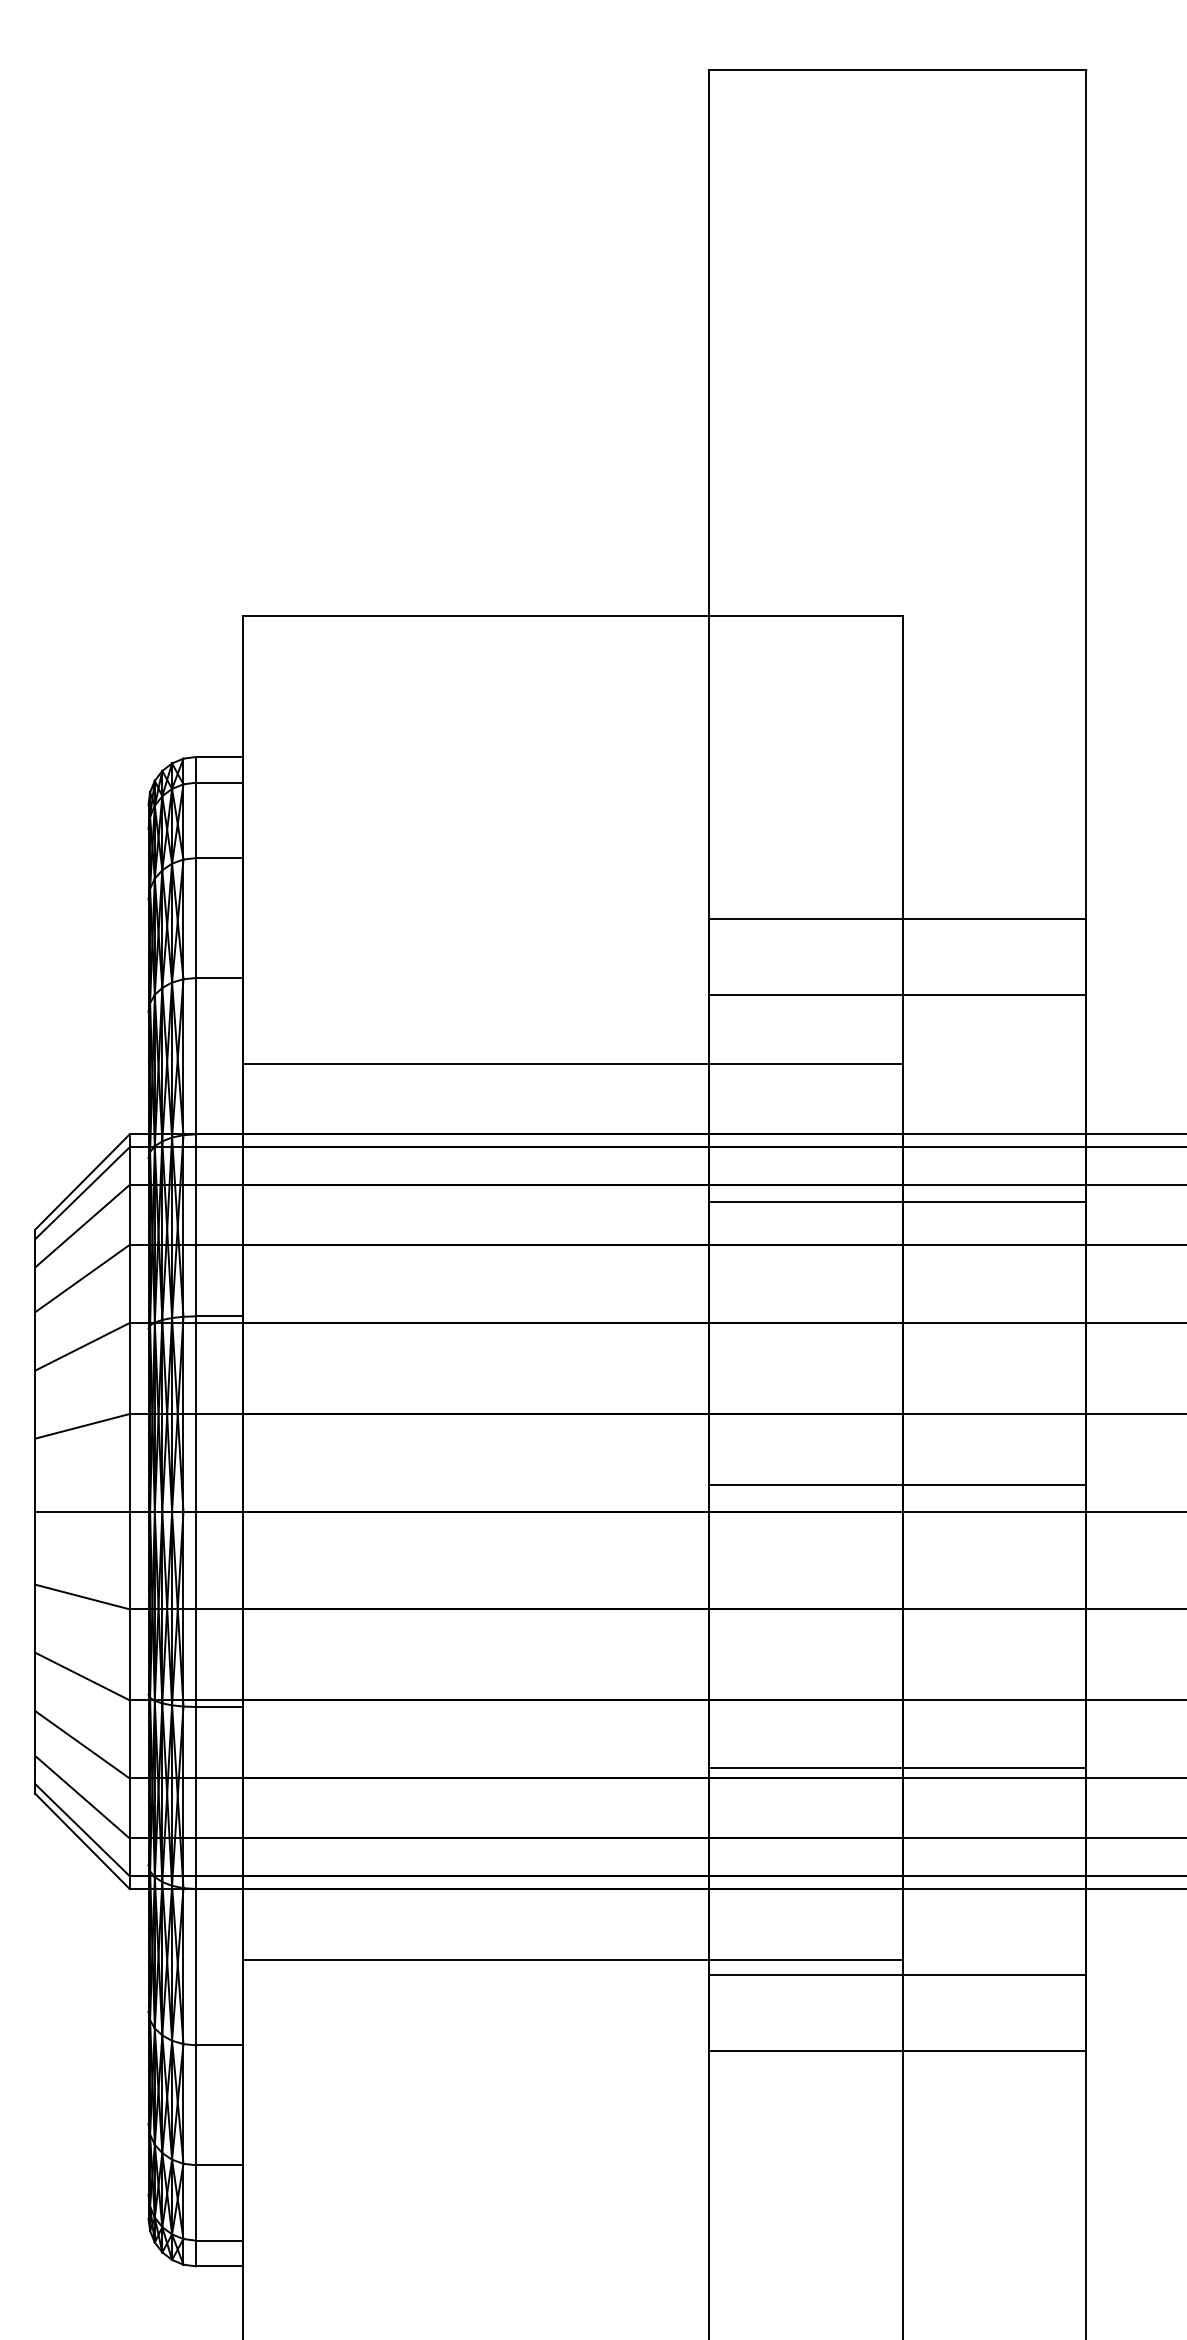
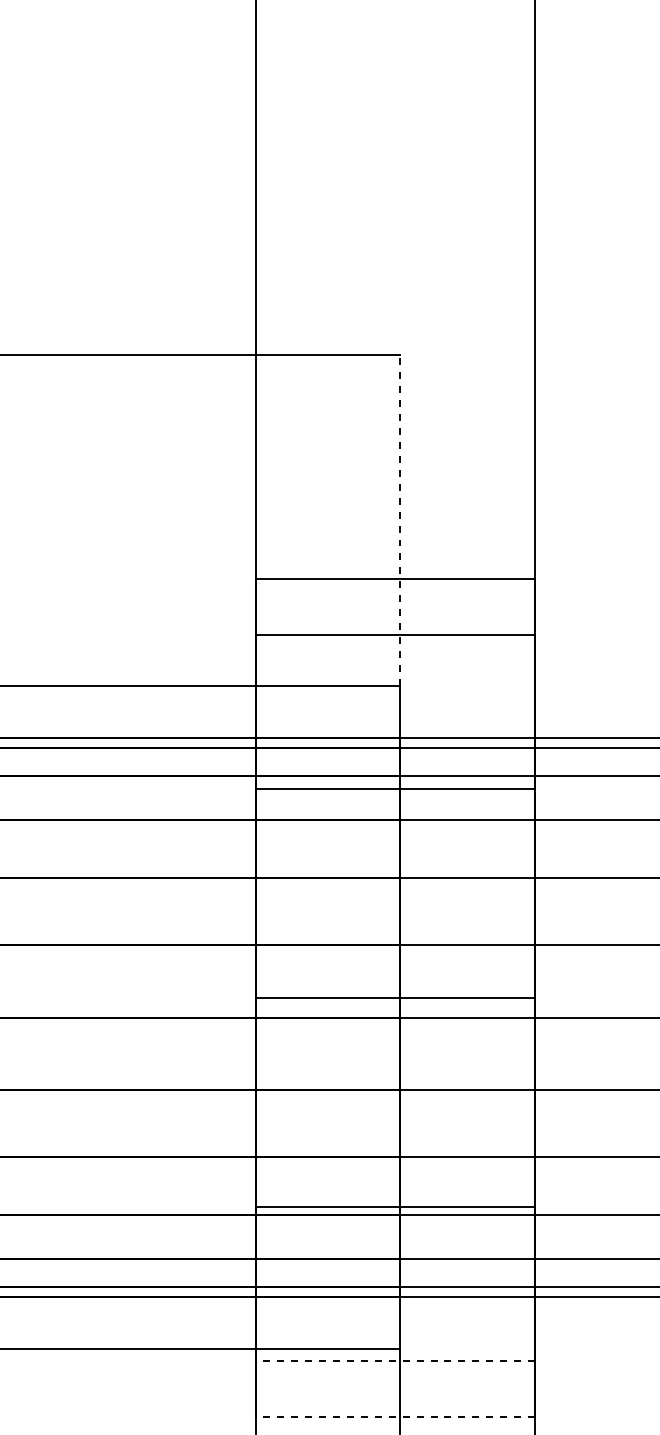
line: (903, 839) -> (399, 520), solid -> dashed
line: (897, 1975) -> (395, 1360), solid -> dashed
line: (897, 2051) -> (395, 1417), solid -> dashed

